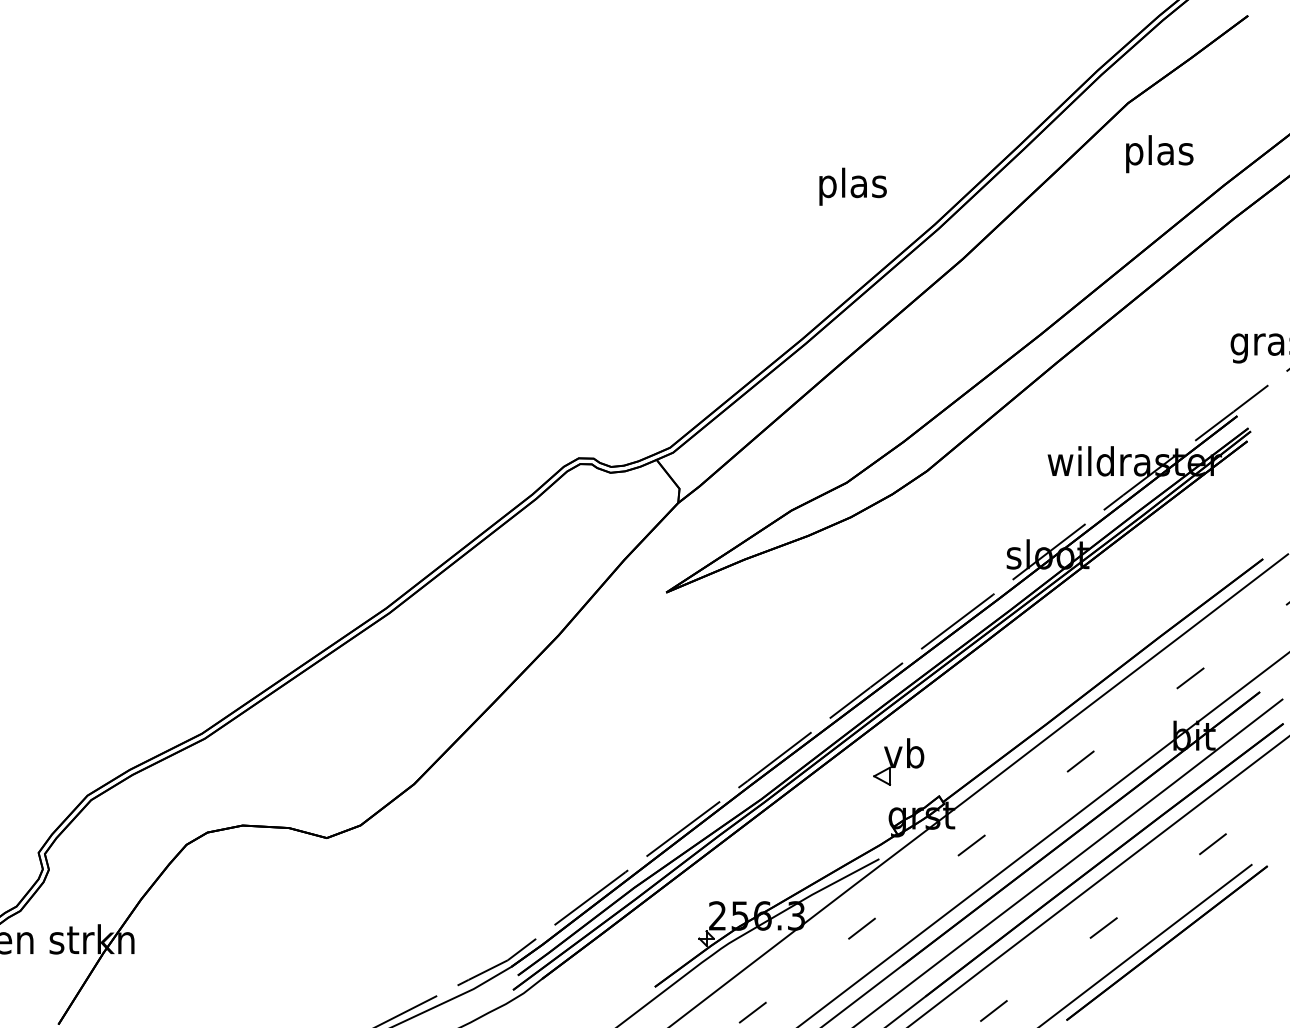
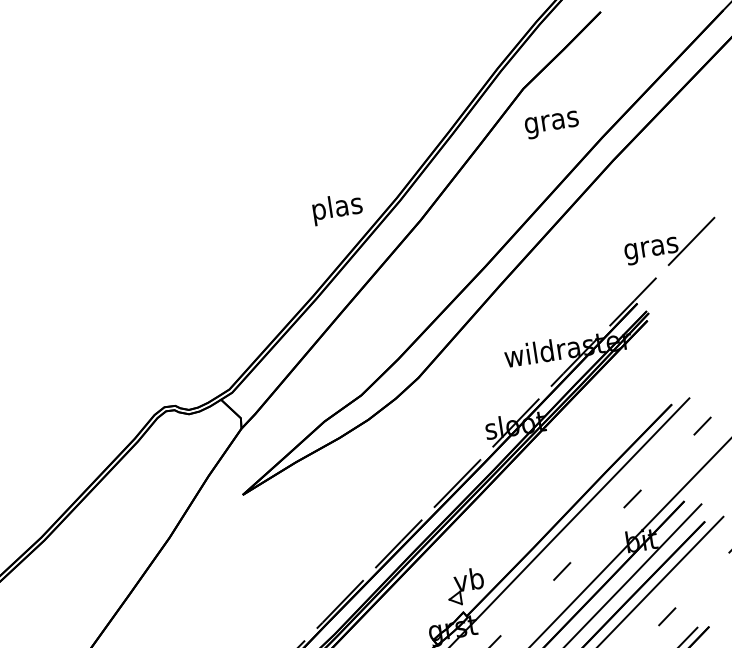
text: (1158, 154) -> (551, 122), plas -> gras
text: (852, 186) -> (337, 208), moved
part: (898, 761) -> (465, 586), moved

